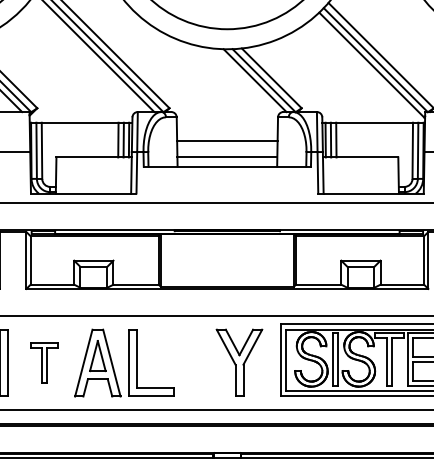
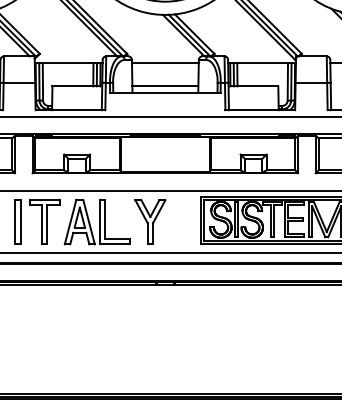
line: (226, 140) -> (164, 63), moved
part: (44, 361) -> (44, 221), size x1.67
part: (239, 361) -> (150, 221), moved

